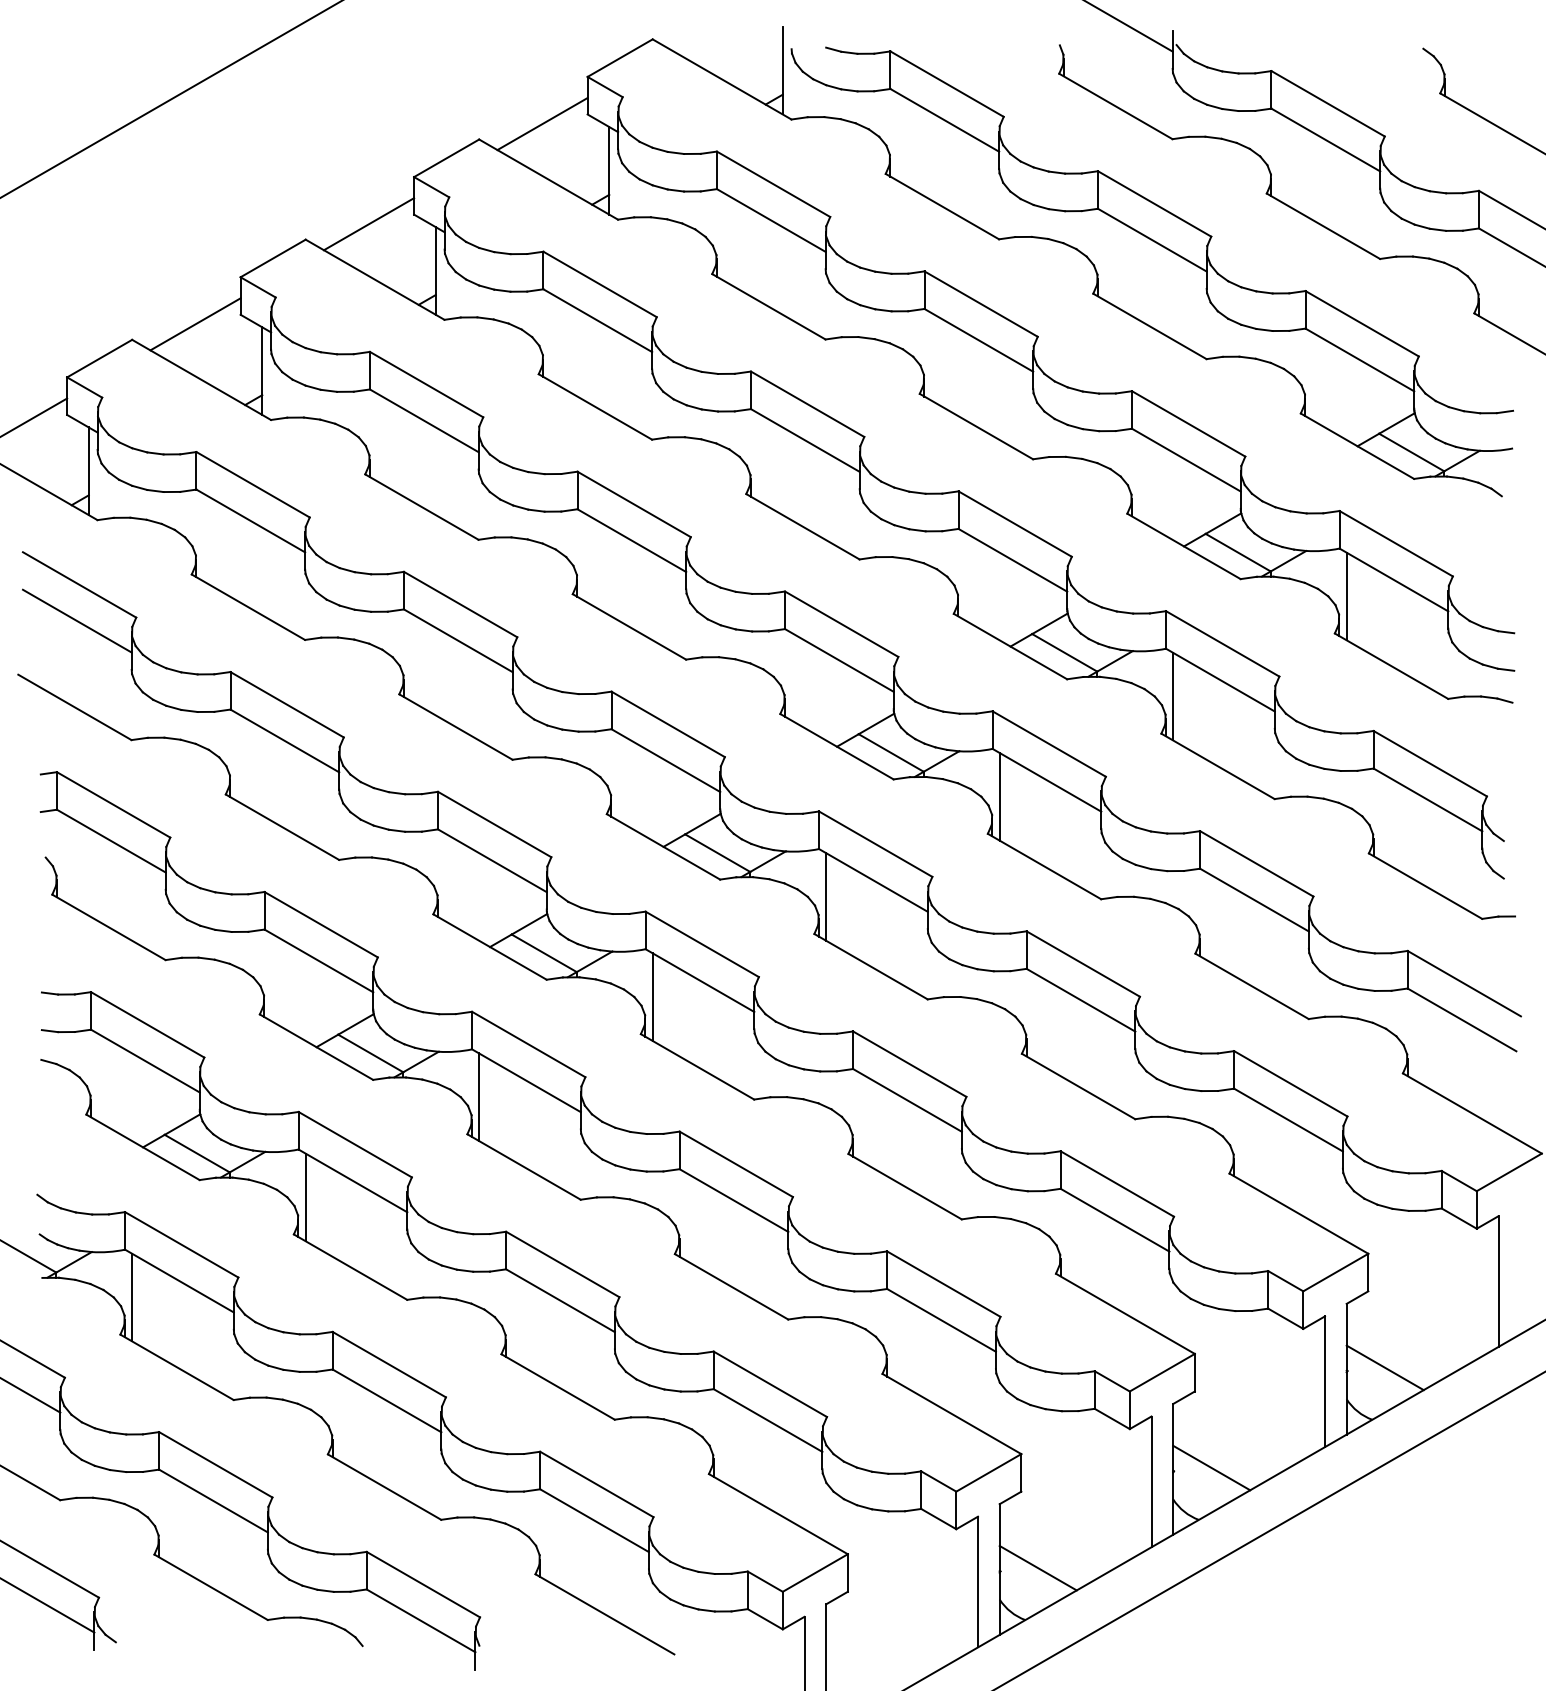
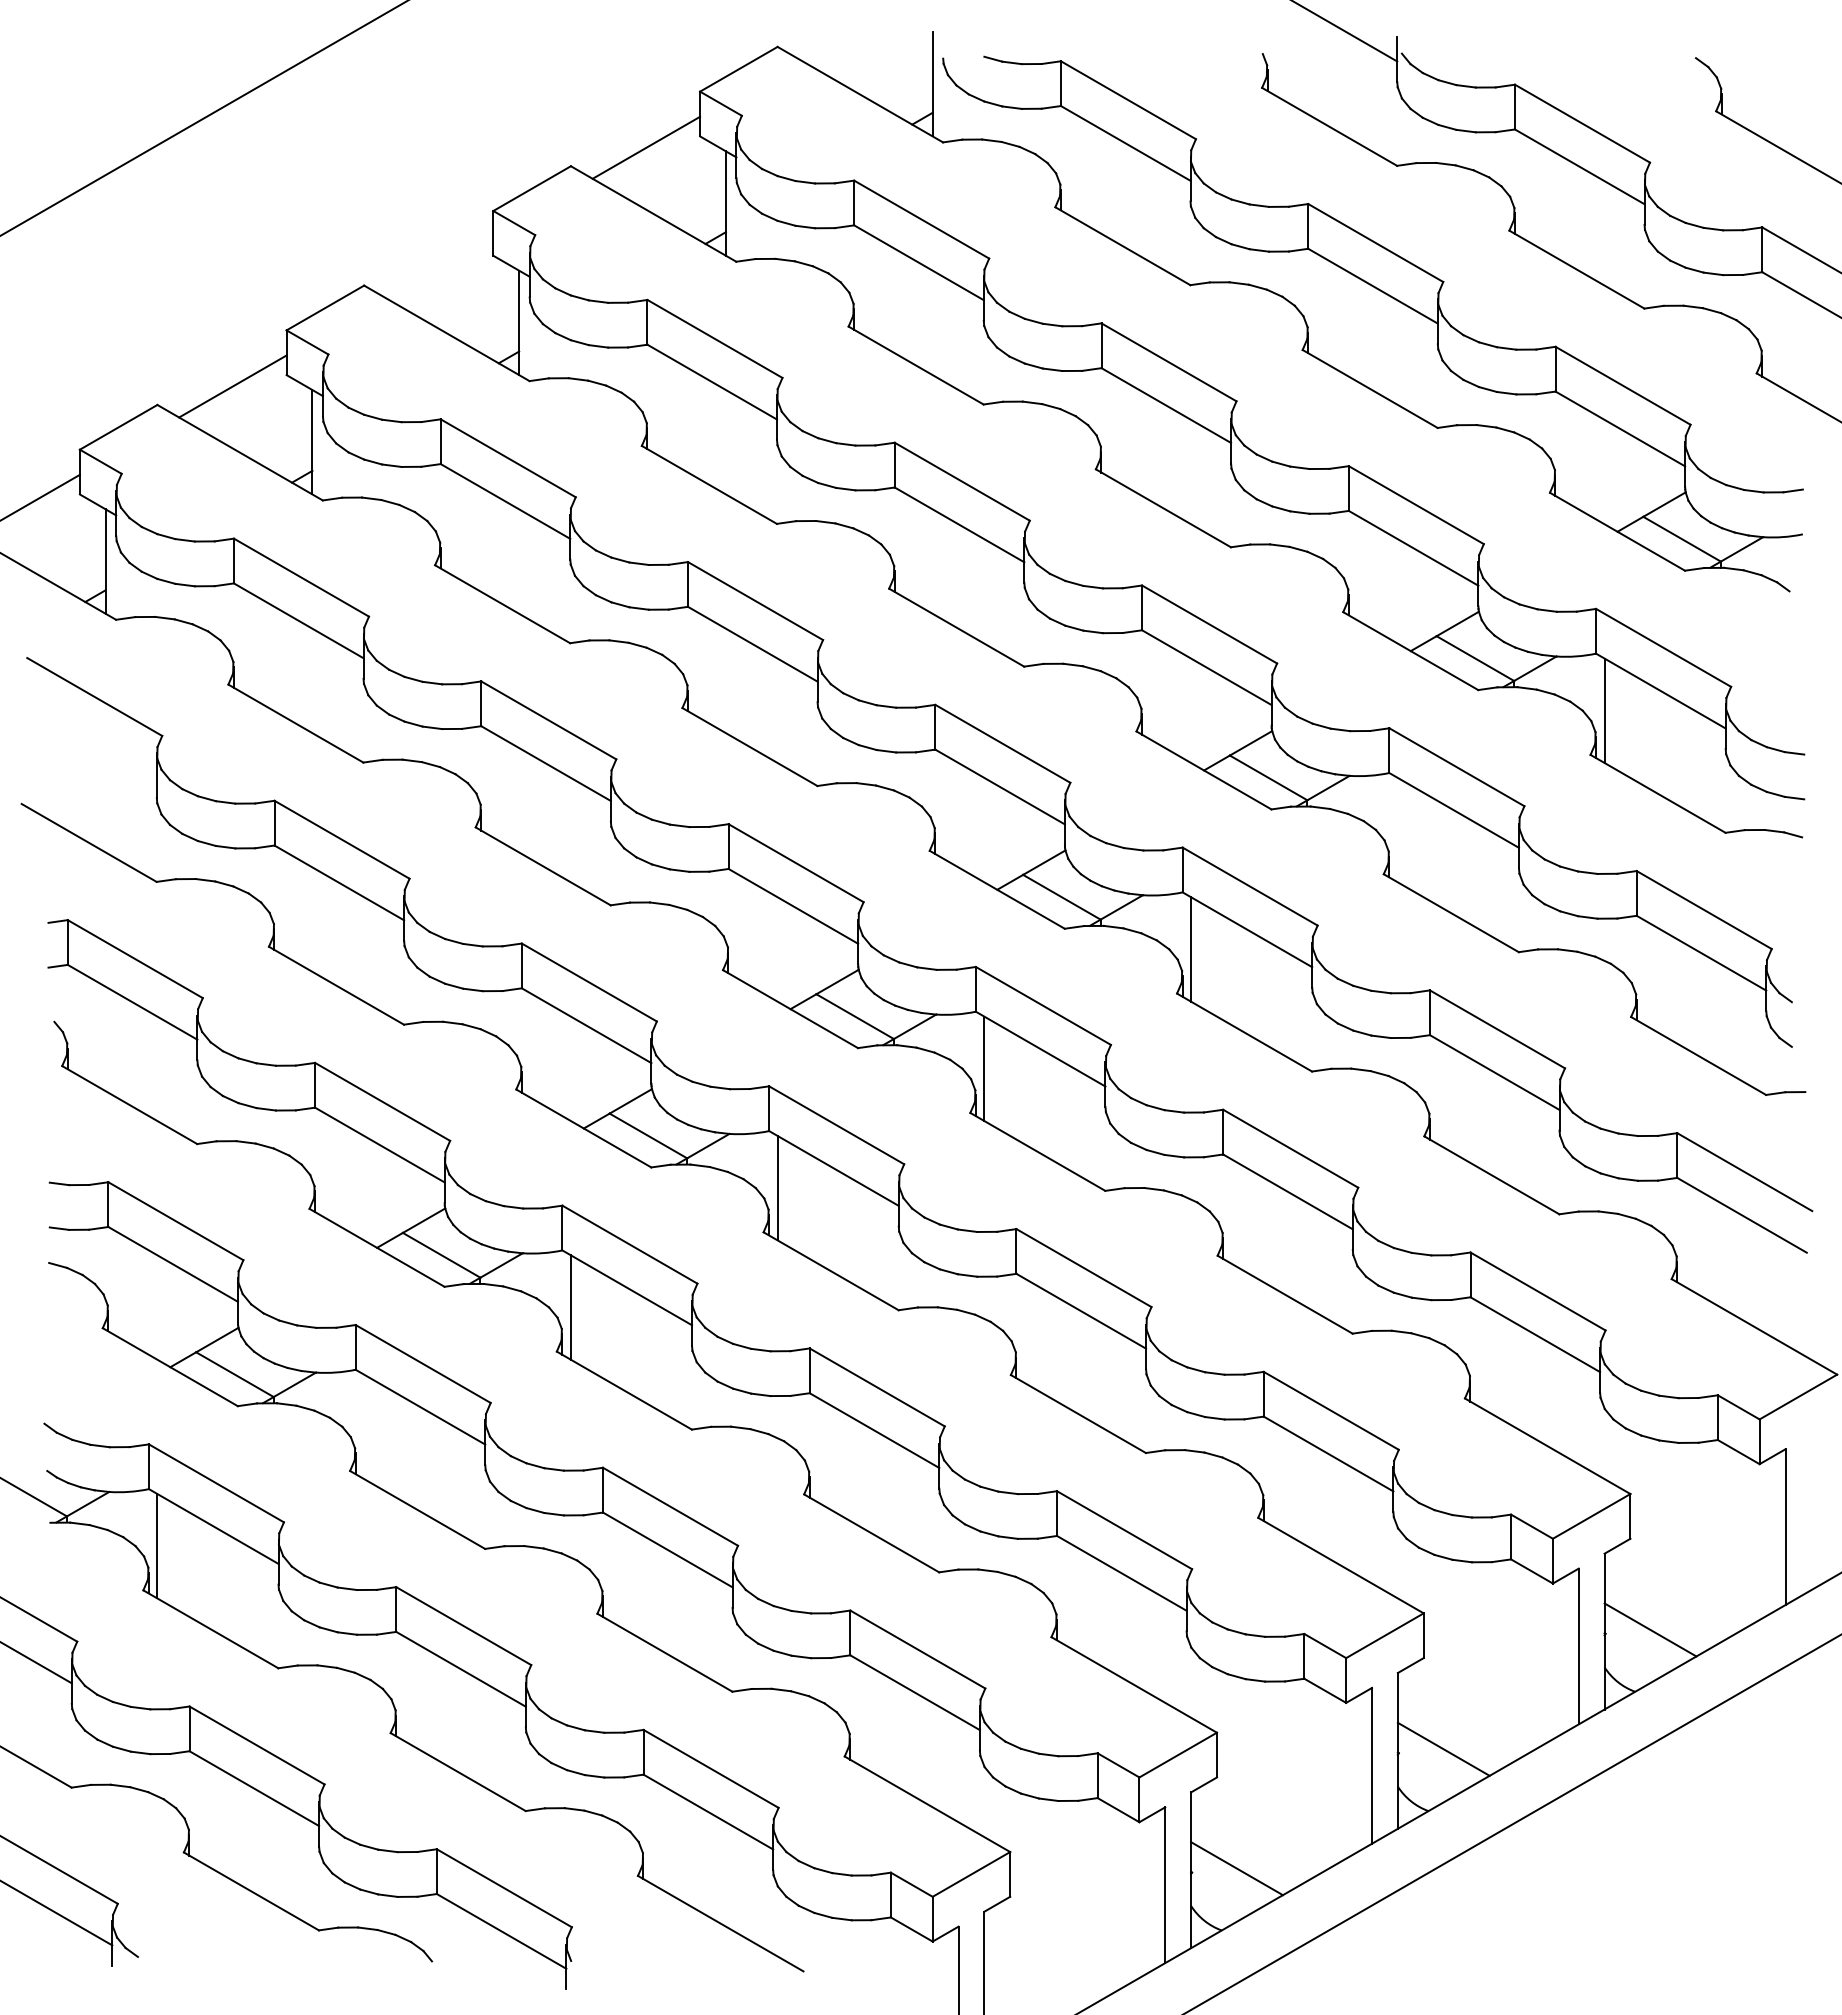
line: (368, 224) -> (439, 267), removed
line: (76, 620) -> (91, 739), removed
line: (1172, 696) -> (1397, 829), removed
line: (305, 1197) -> (364, 1426), removed

